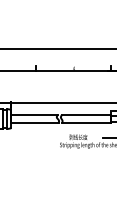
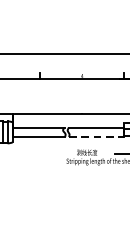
line: (86, 123) -> (96, 137), solid -> dashed

